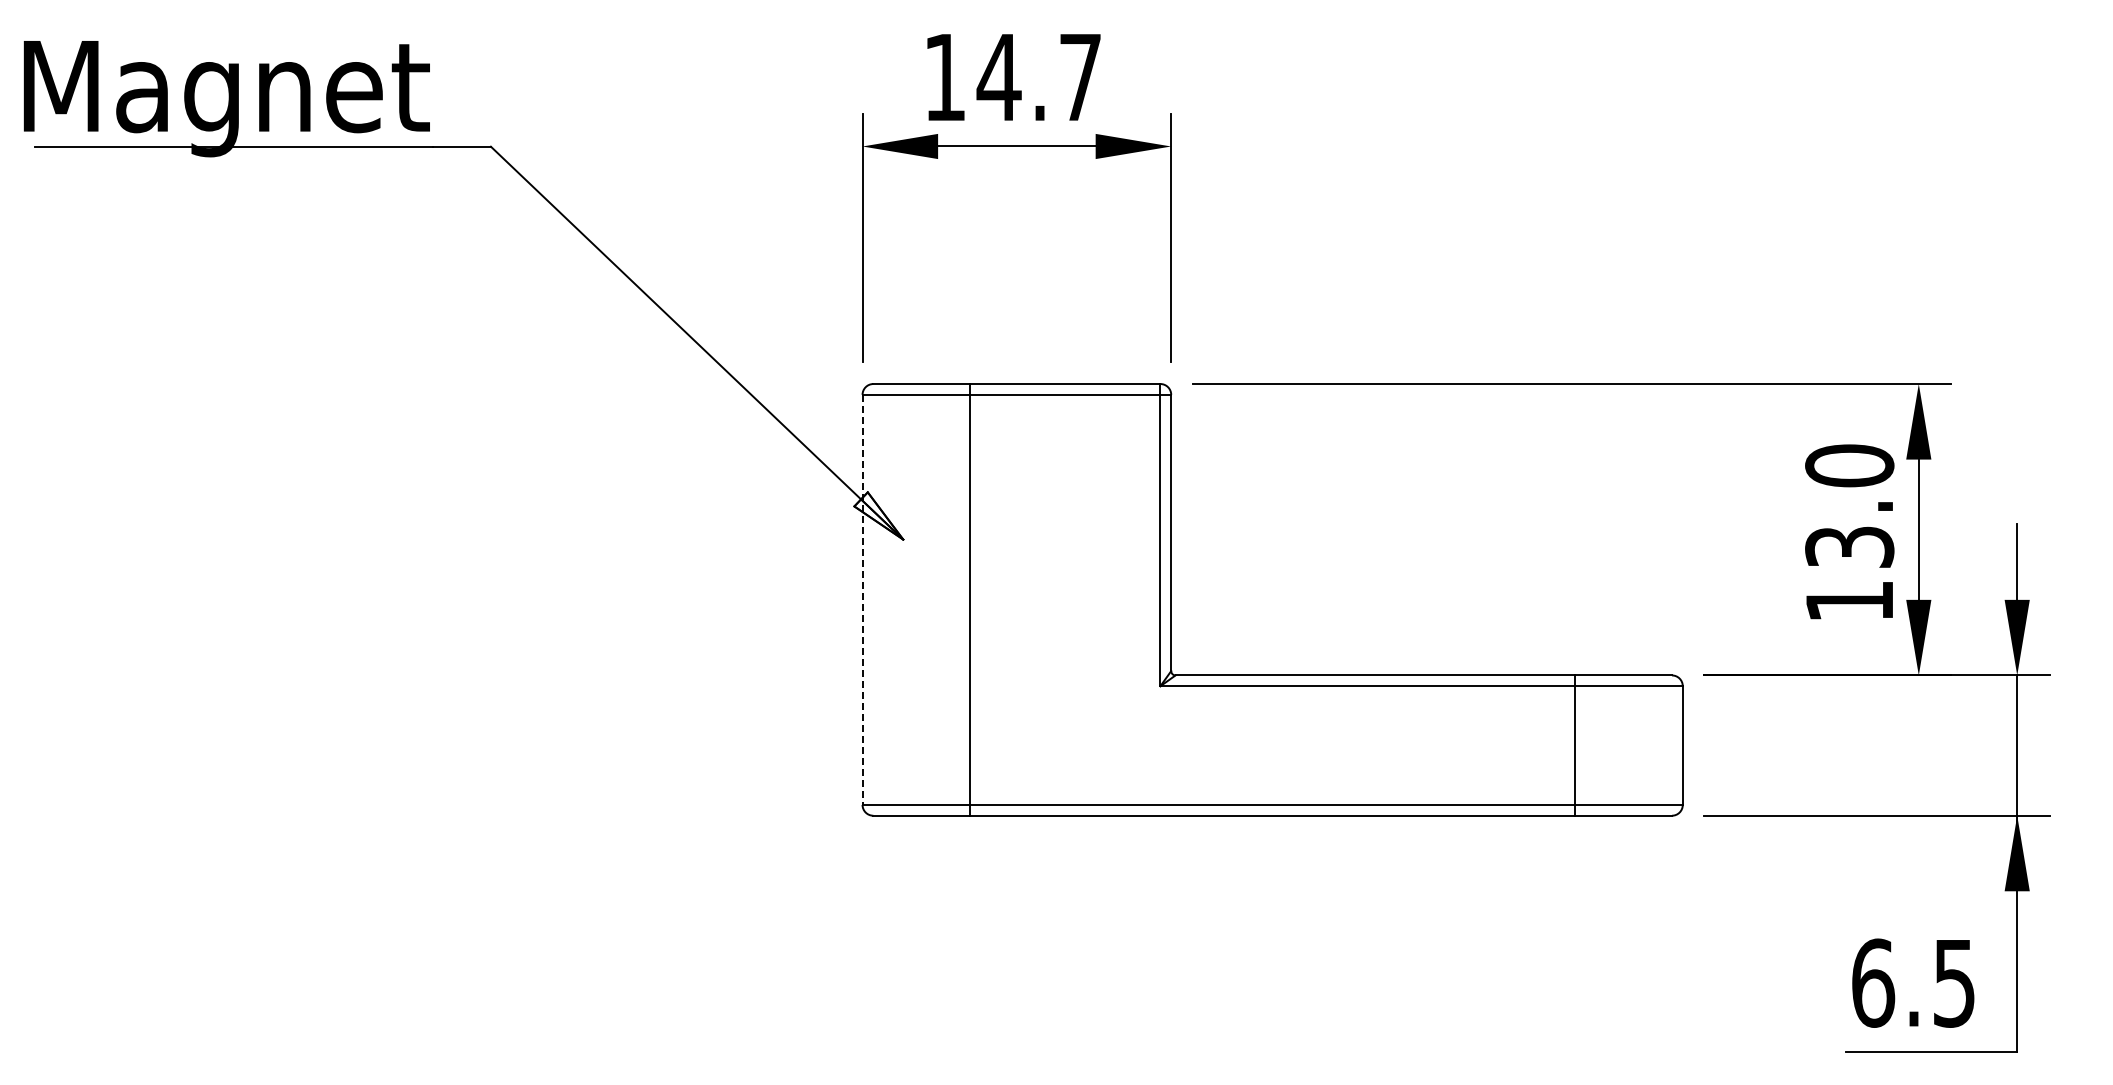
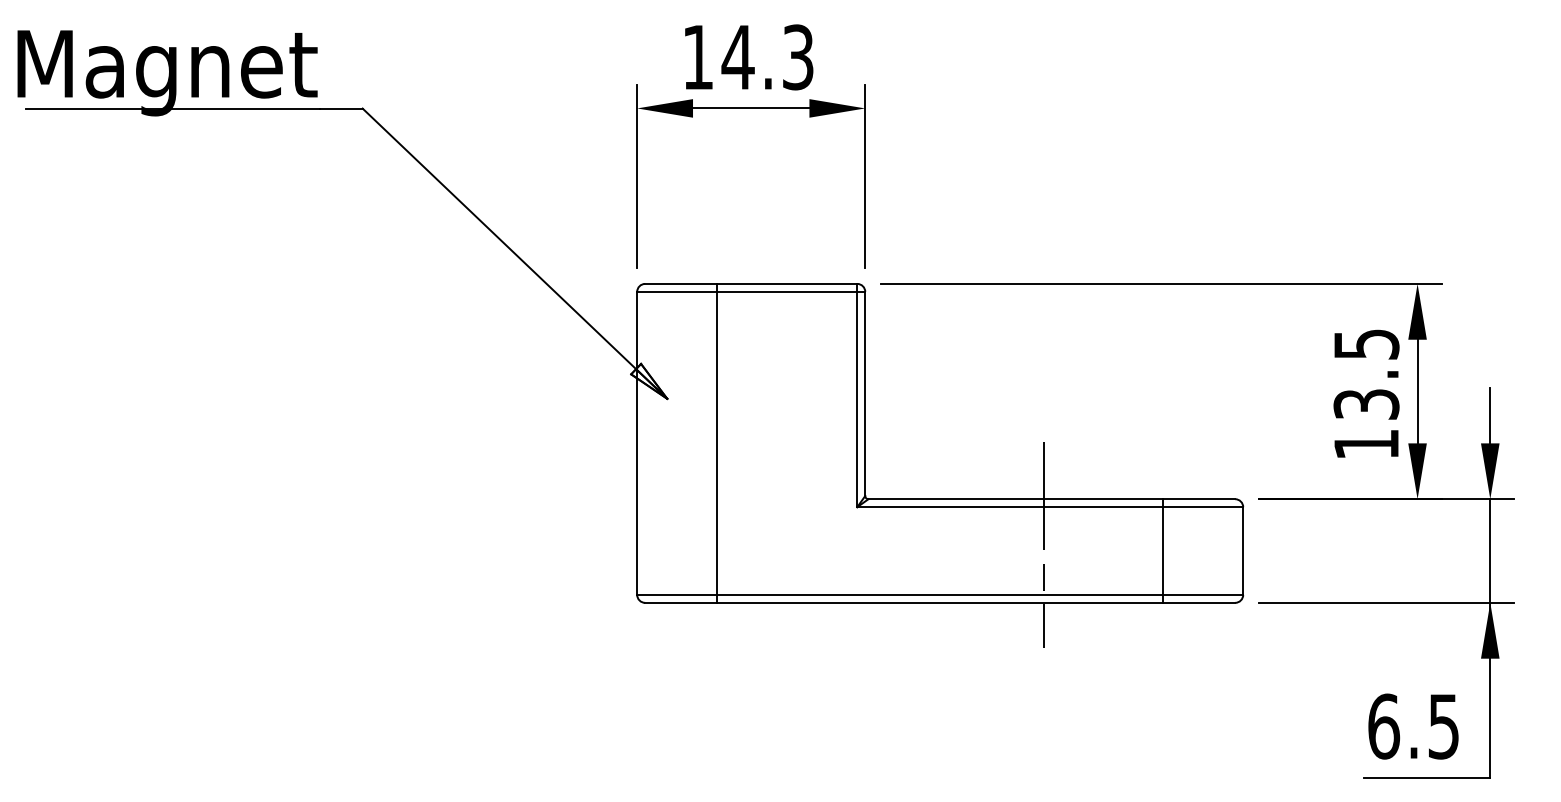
text: (1080, 77) -> (798, 57), 14.7 -> 14.3
text: (1849, 465) -> (1366, 344), 13.0 -> 13.5
line: (862, 600) -> (637, 443), dashed -> solid
line: (1412, 737) -> (1043, 545), added

